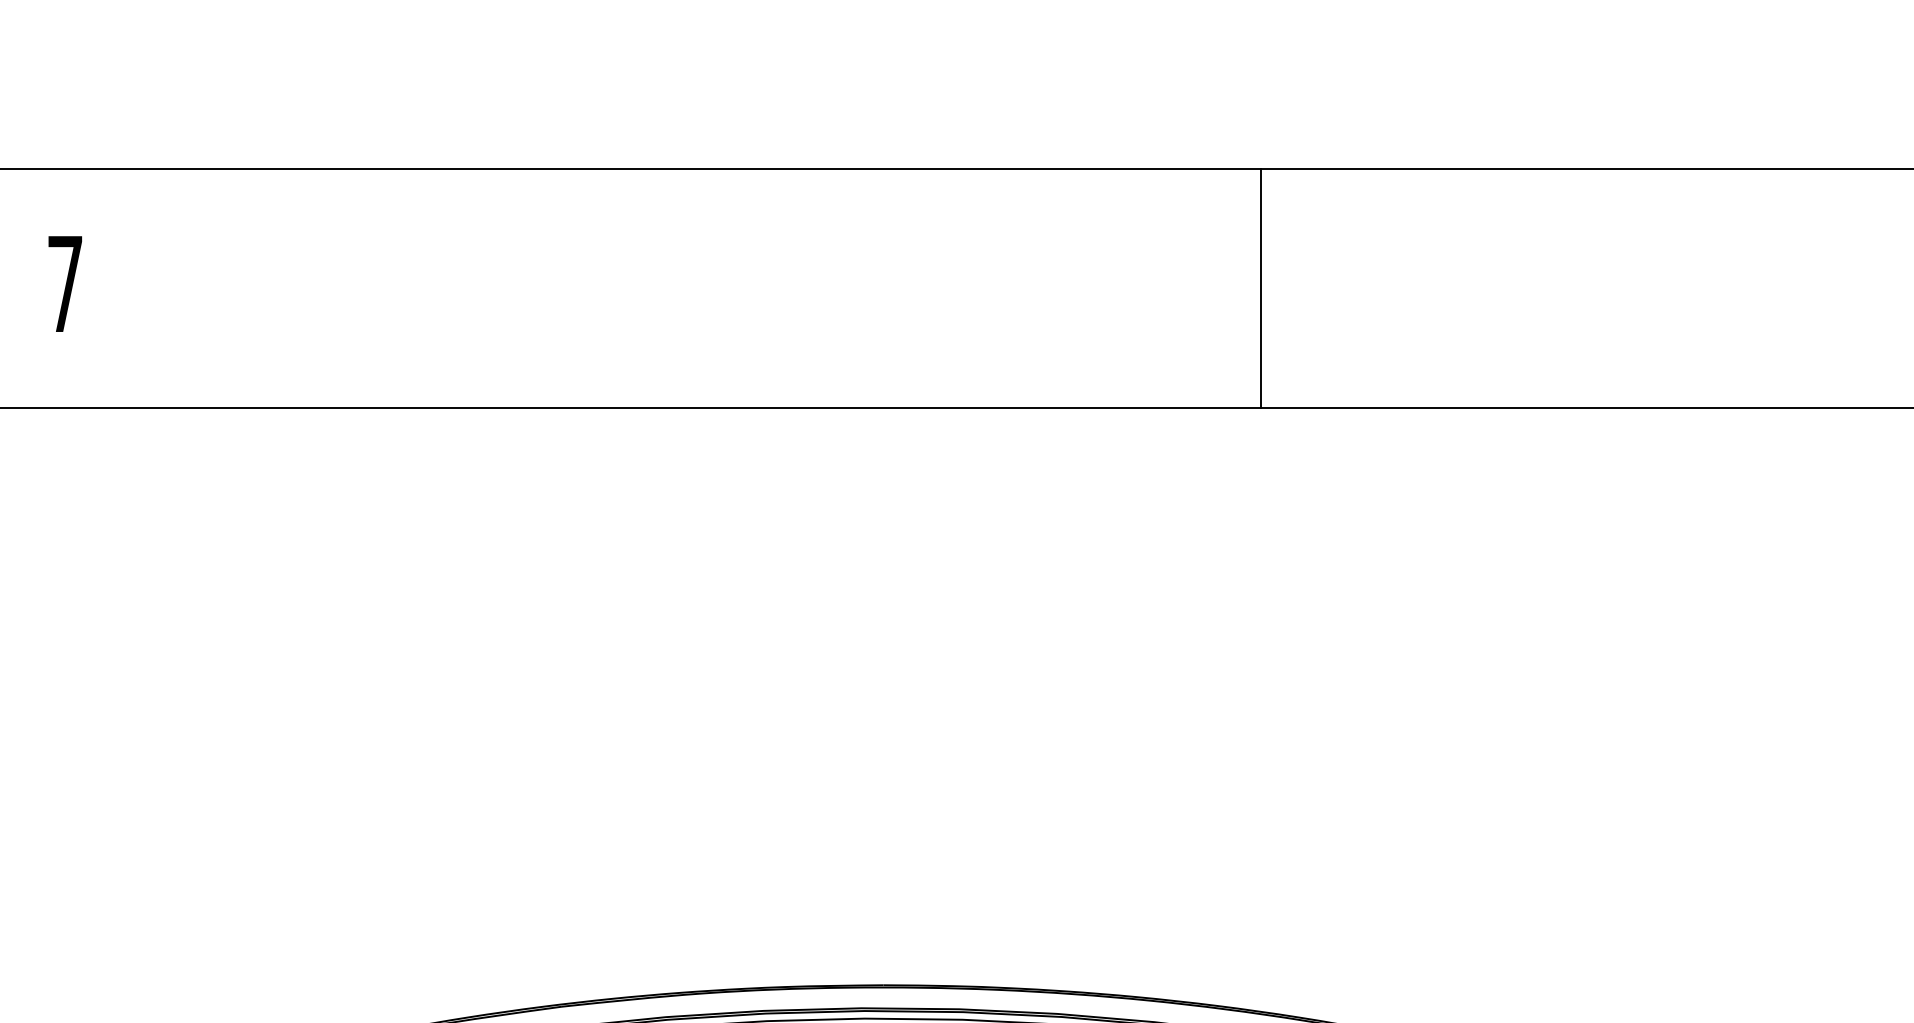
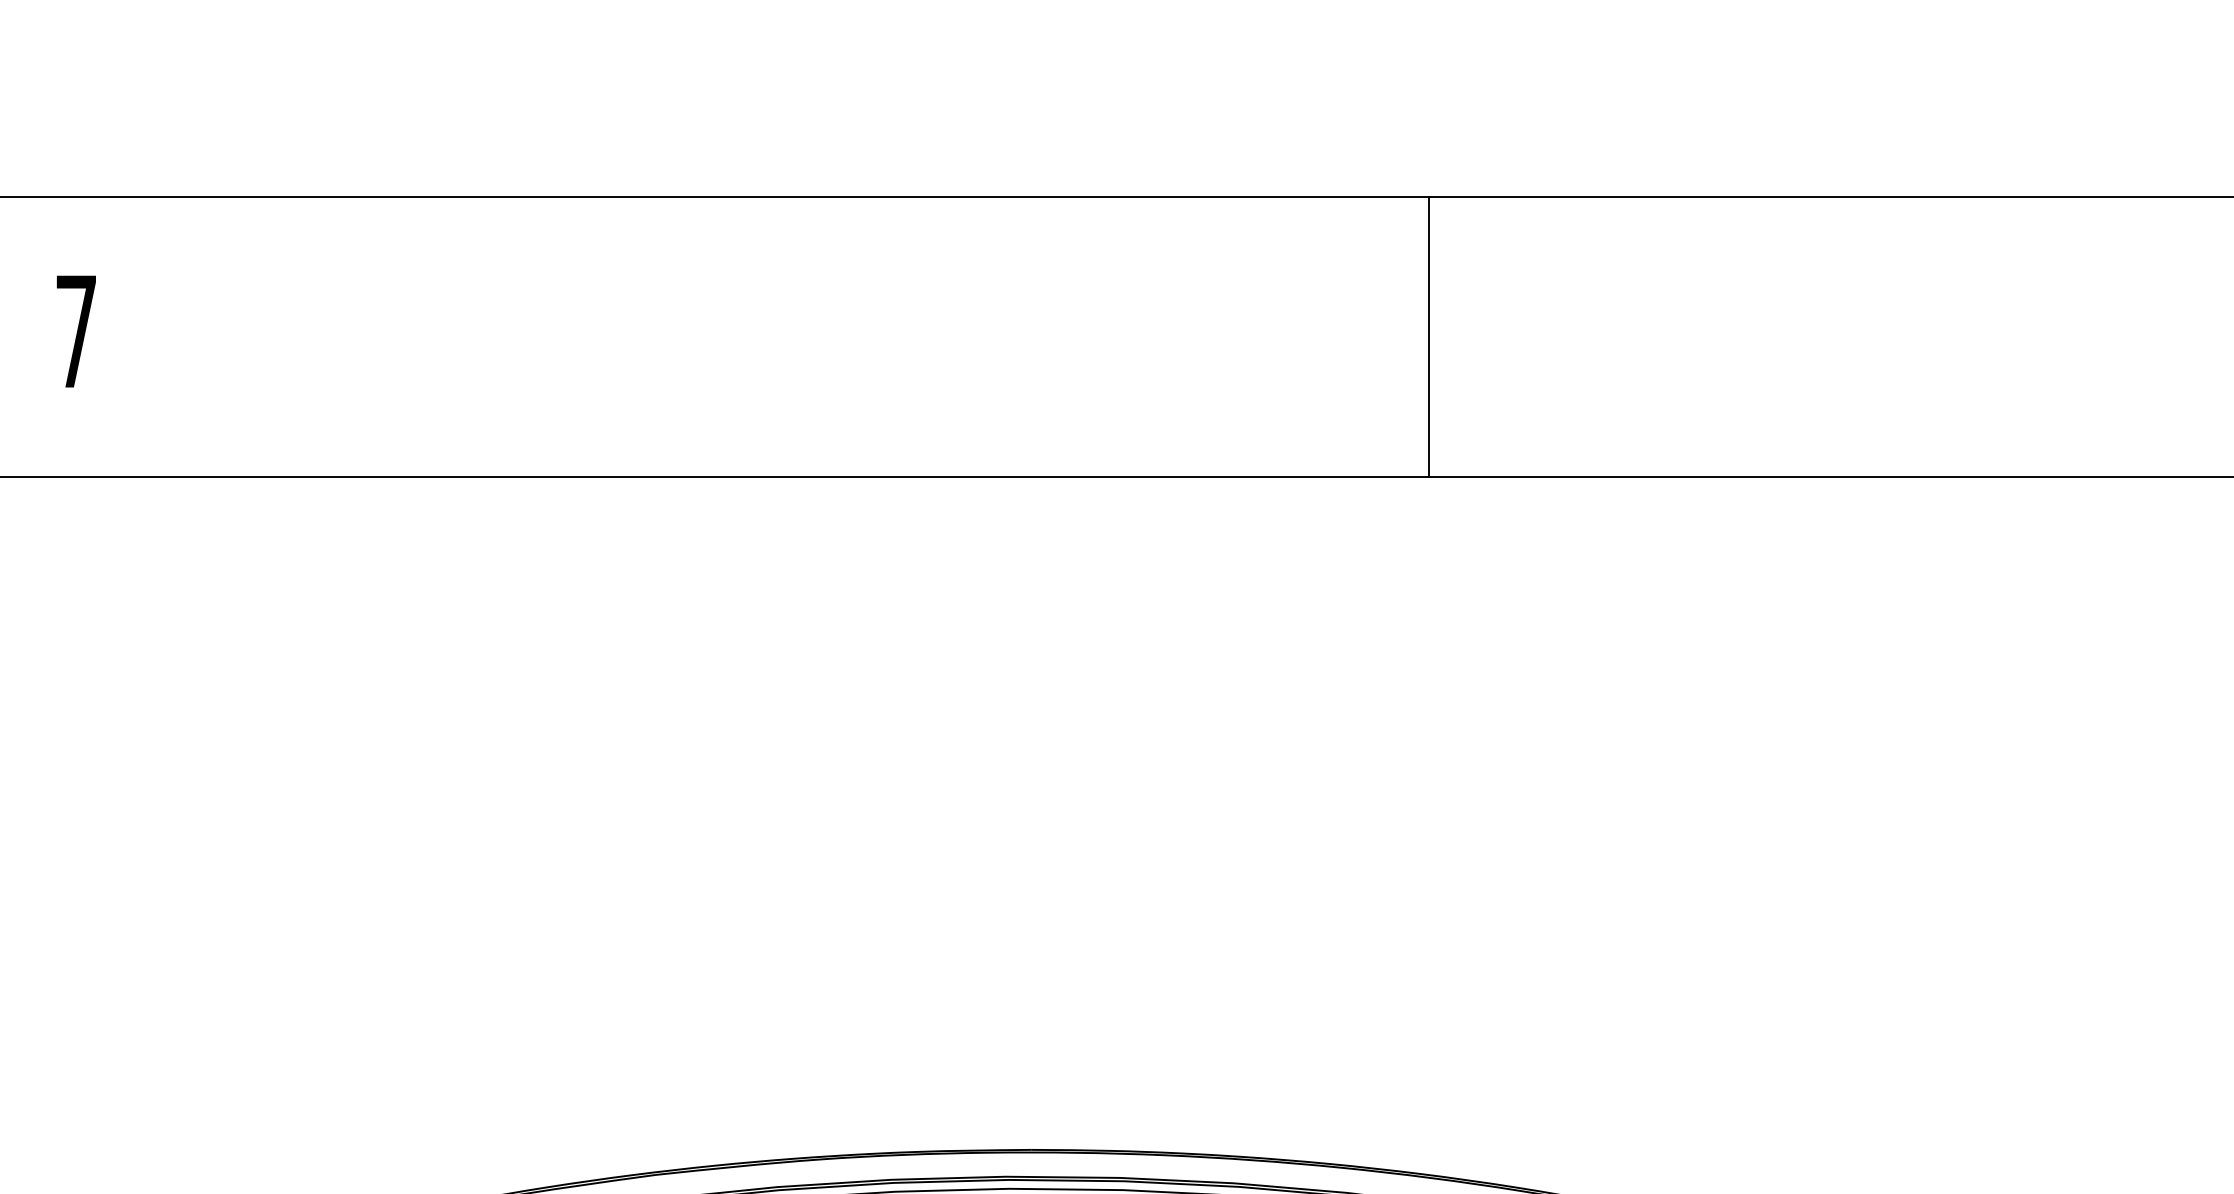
line: (1261, 288) -> (1429, 336), moved

